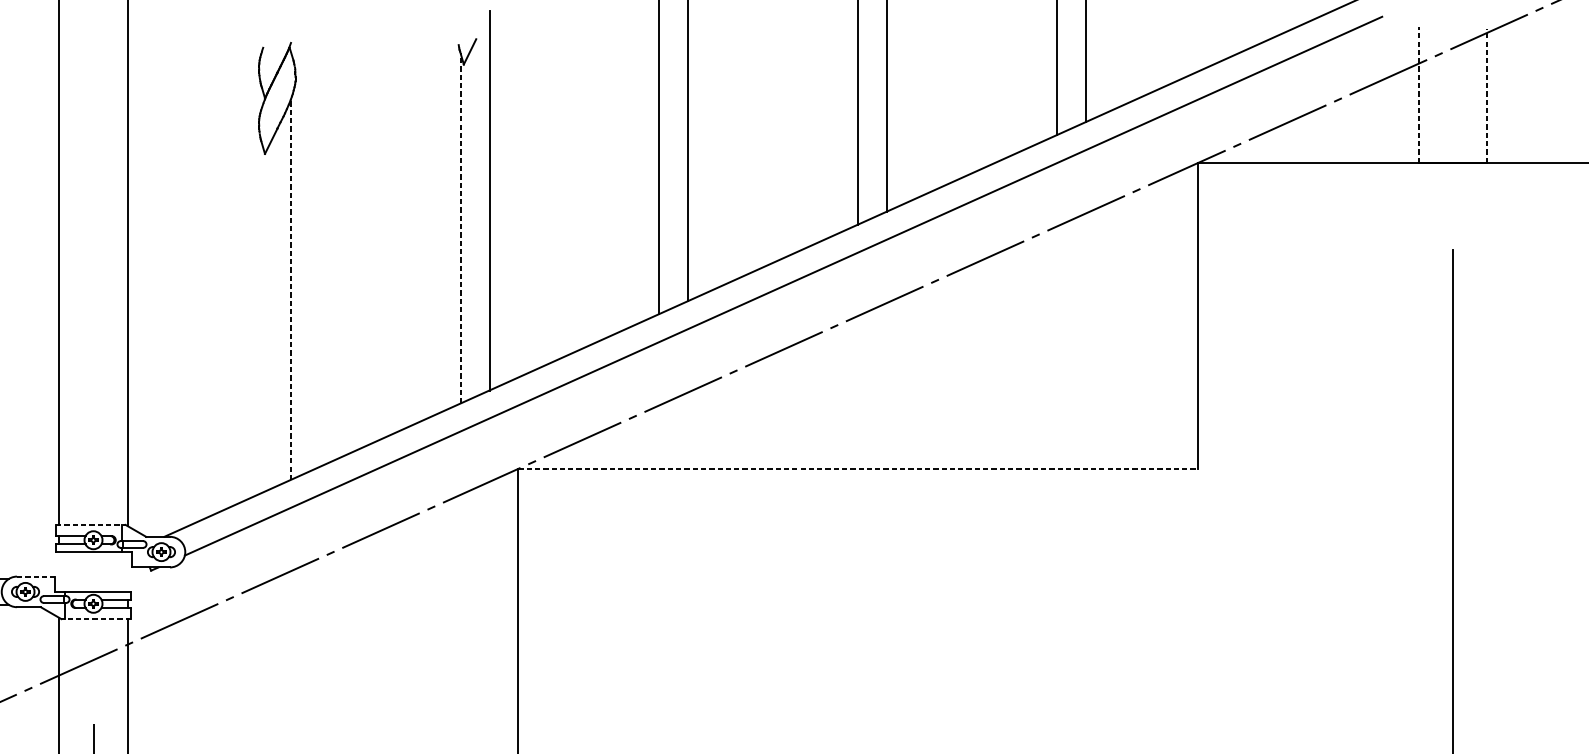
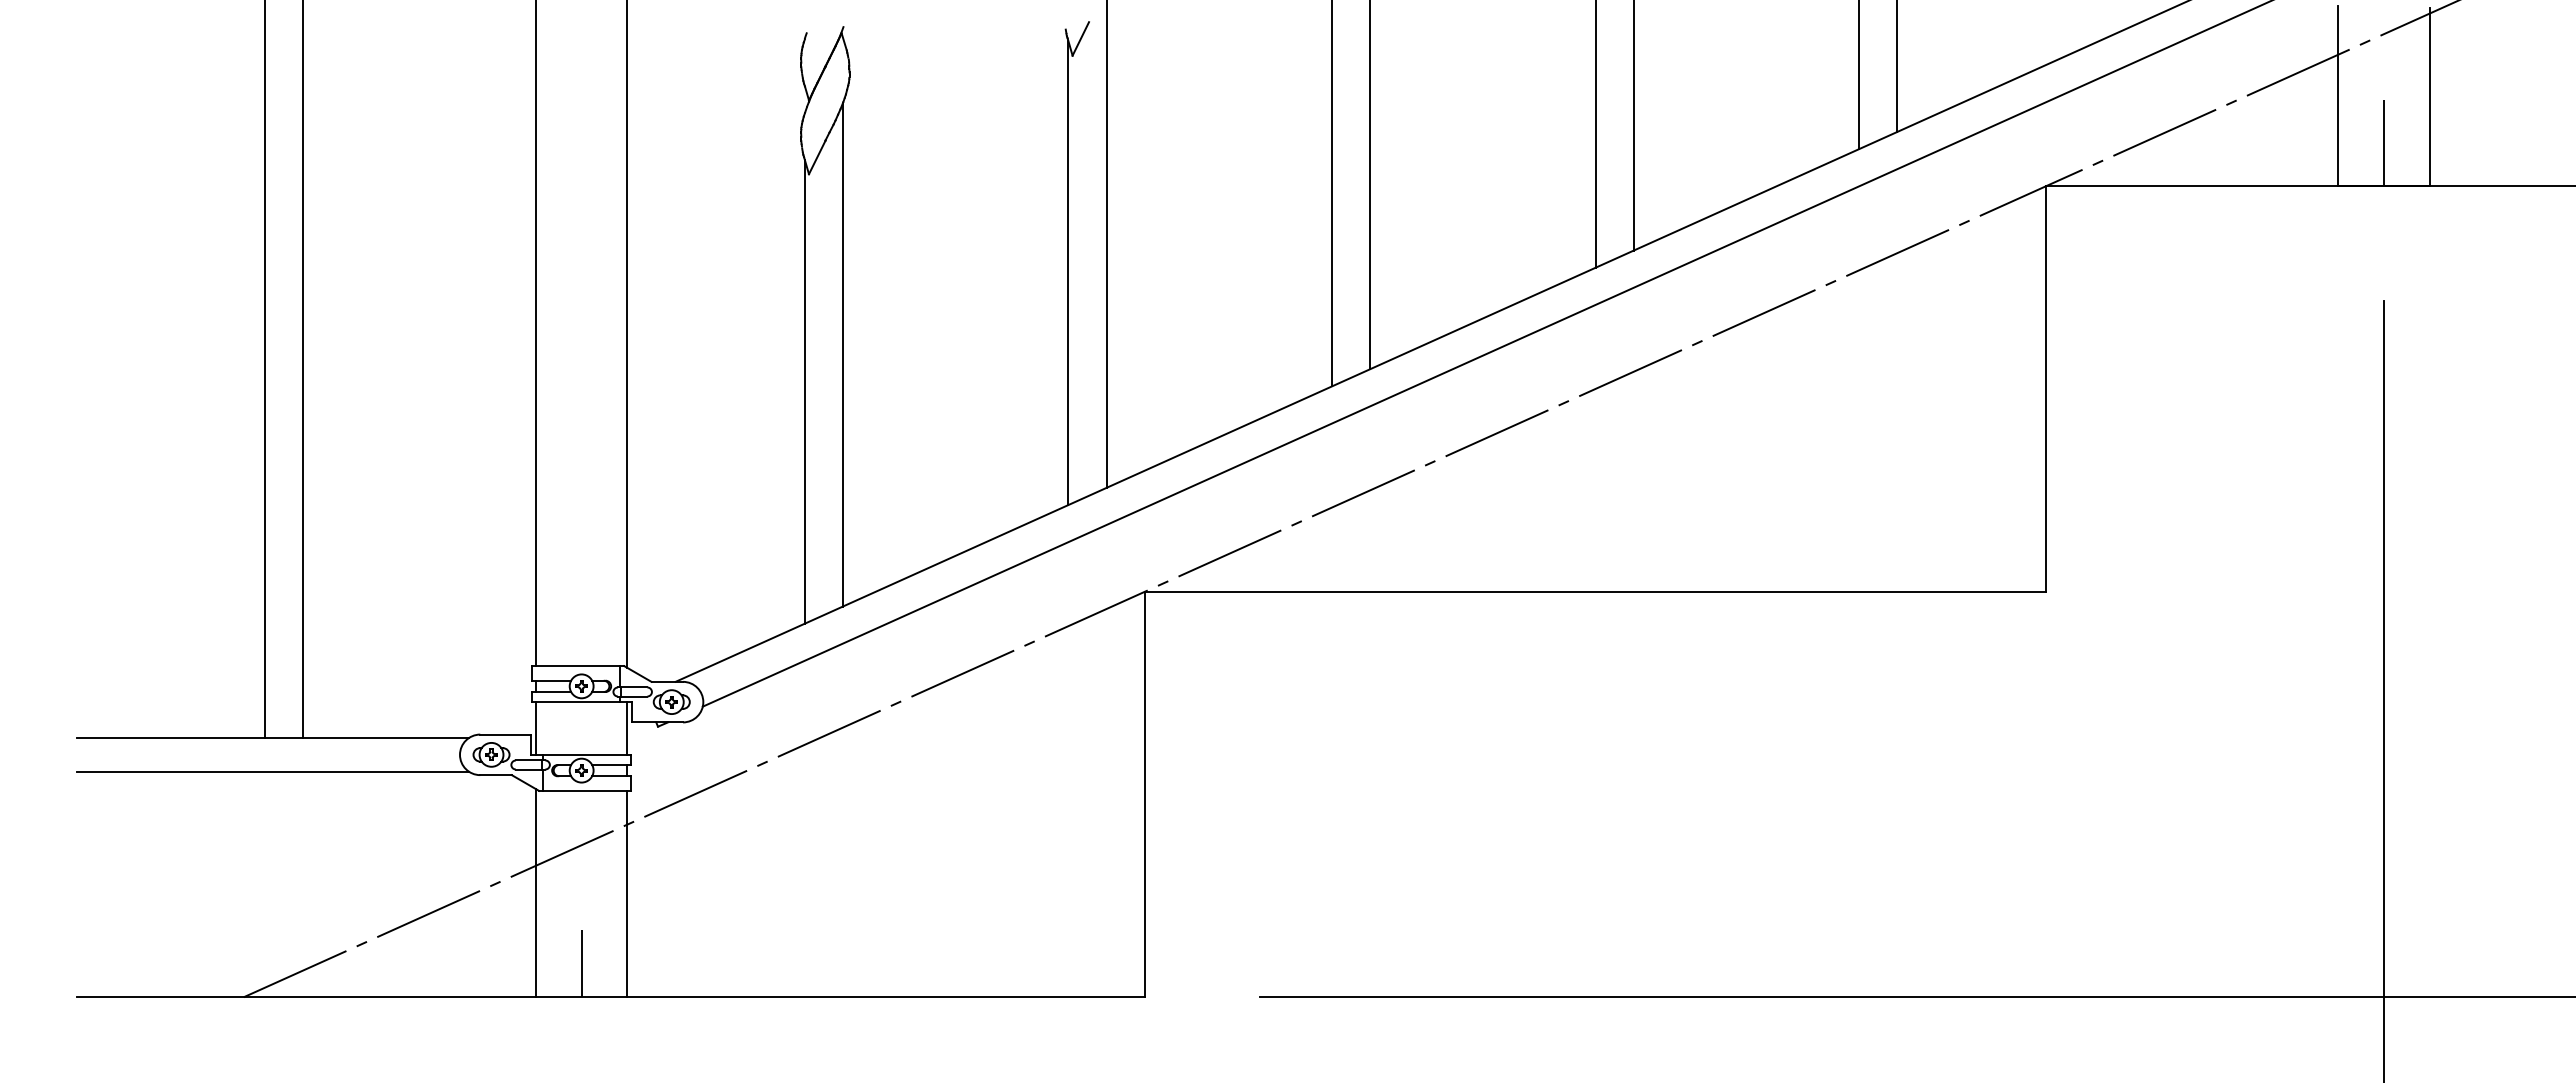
line: (1418, 95) -> (2338, 96), dashed -> solid
line: (1487, 96) -> (2429, 97), dashed -> solid
line: (1453, 130) -> (2384, 143), added
line: (460, 228) -> (1068, 272), dashed -> solid
line: (291, 289) -> (843, 354), dashed -> solid
line: (261, 317) -> (804, 391), added
line: (858, 468) -> (1595, 591), dashed -> solid
line: (91, 525) -> (578, 666), dashed -> solid
line: (58, 572) -> (535, 728), added
line: (128, 572) -> (627, 728), added
line: (36, 576) -> (506, 734), dashed -> solid
line: (95, 618) -> (584, 790), dashed -> solid

